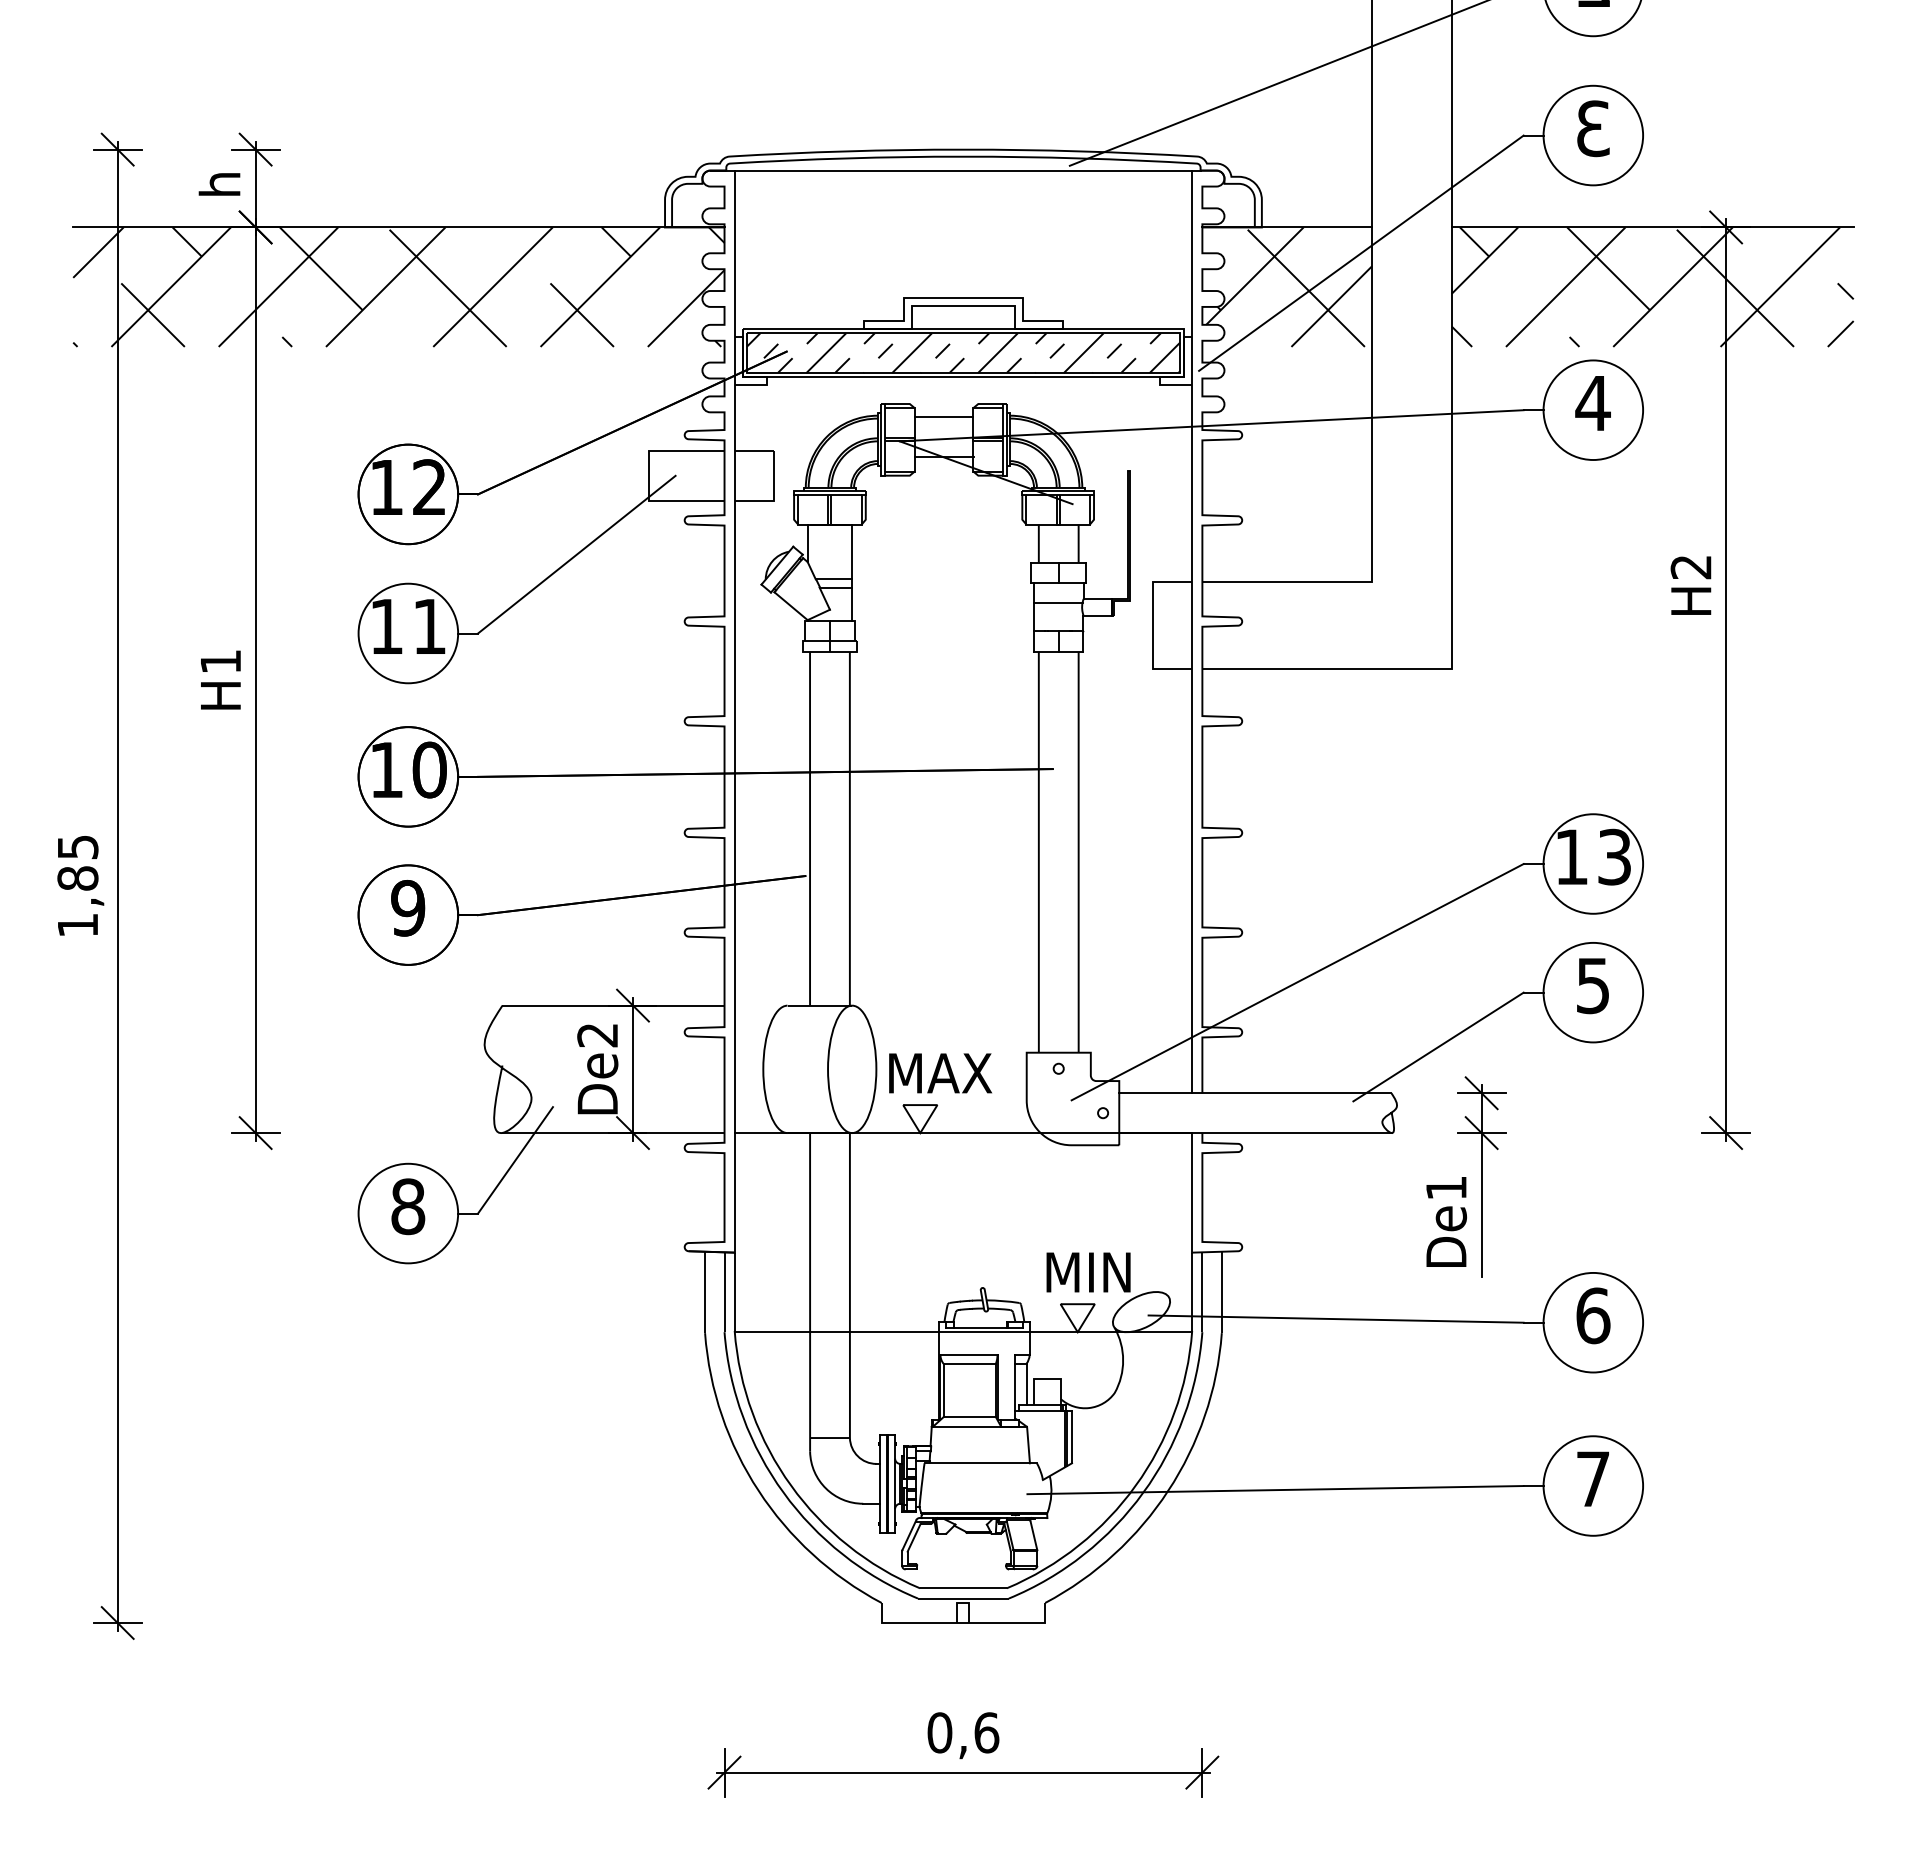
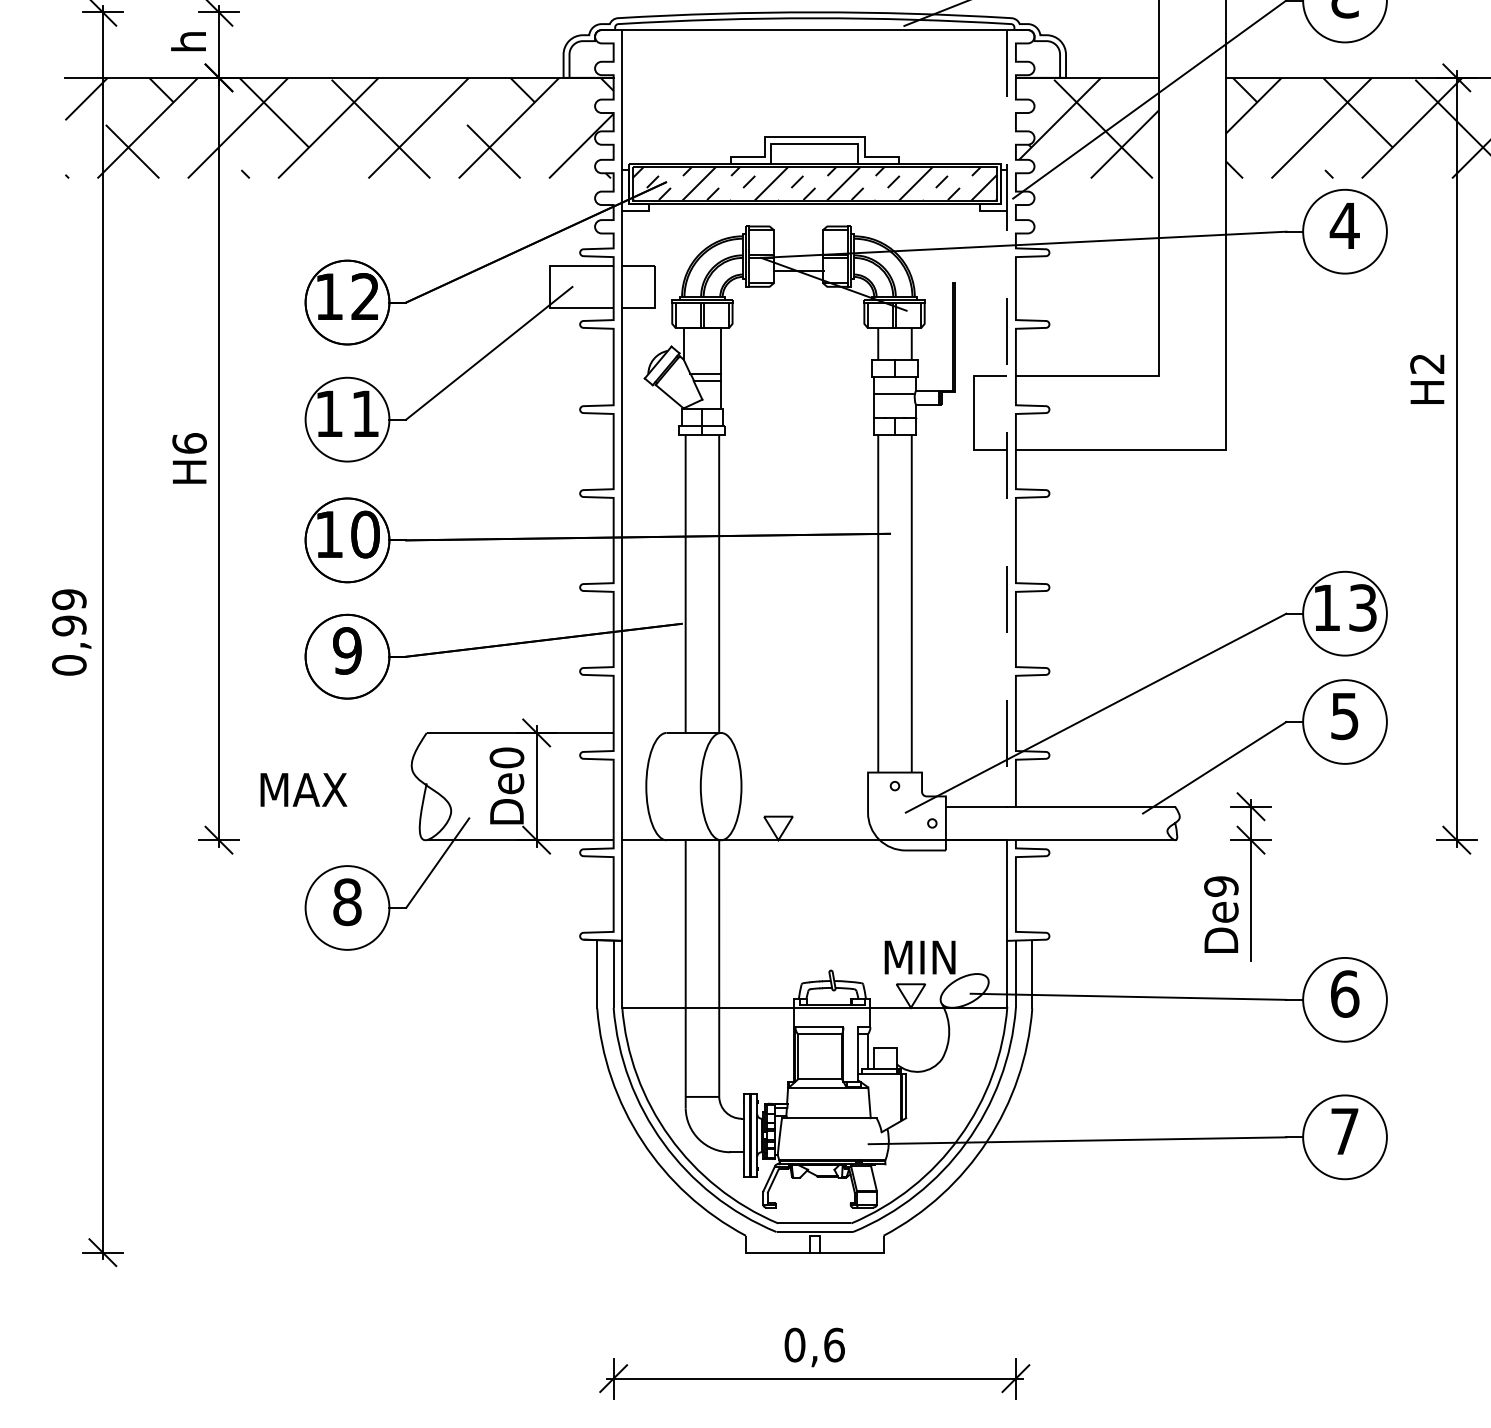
line: (943, 417) -> (797, 237), removed
line: (1192, 632) -> (1007, 418), solid -> dashed
text: (220, 661) -> (189, 443), H1 -> H6
text: (77, 886) -> (68, 632), 1,85 -> 0,99
text: (597, 1035) -> (506, 758), De2 -> De0
text: (940, 1073) -> (303, 790), moved
text: (1446, 1188) -> (1221, 886), De1 -> De9

